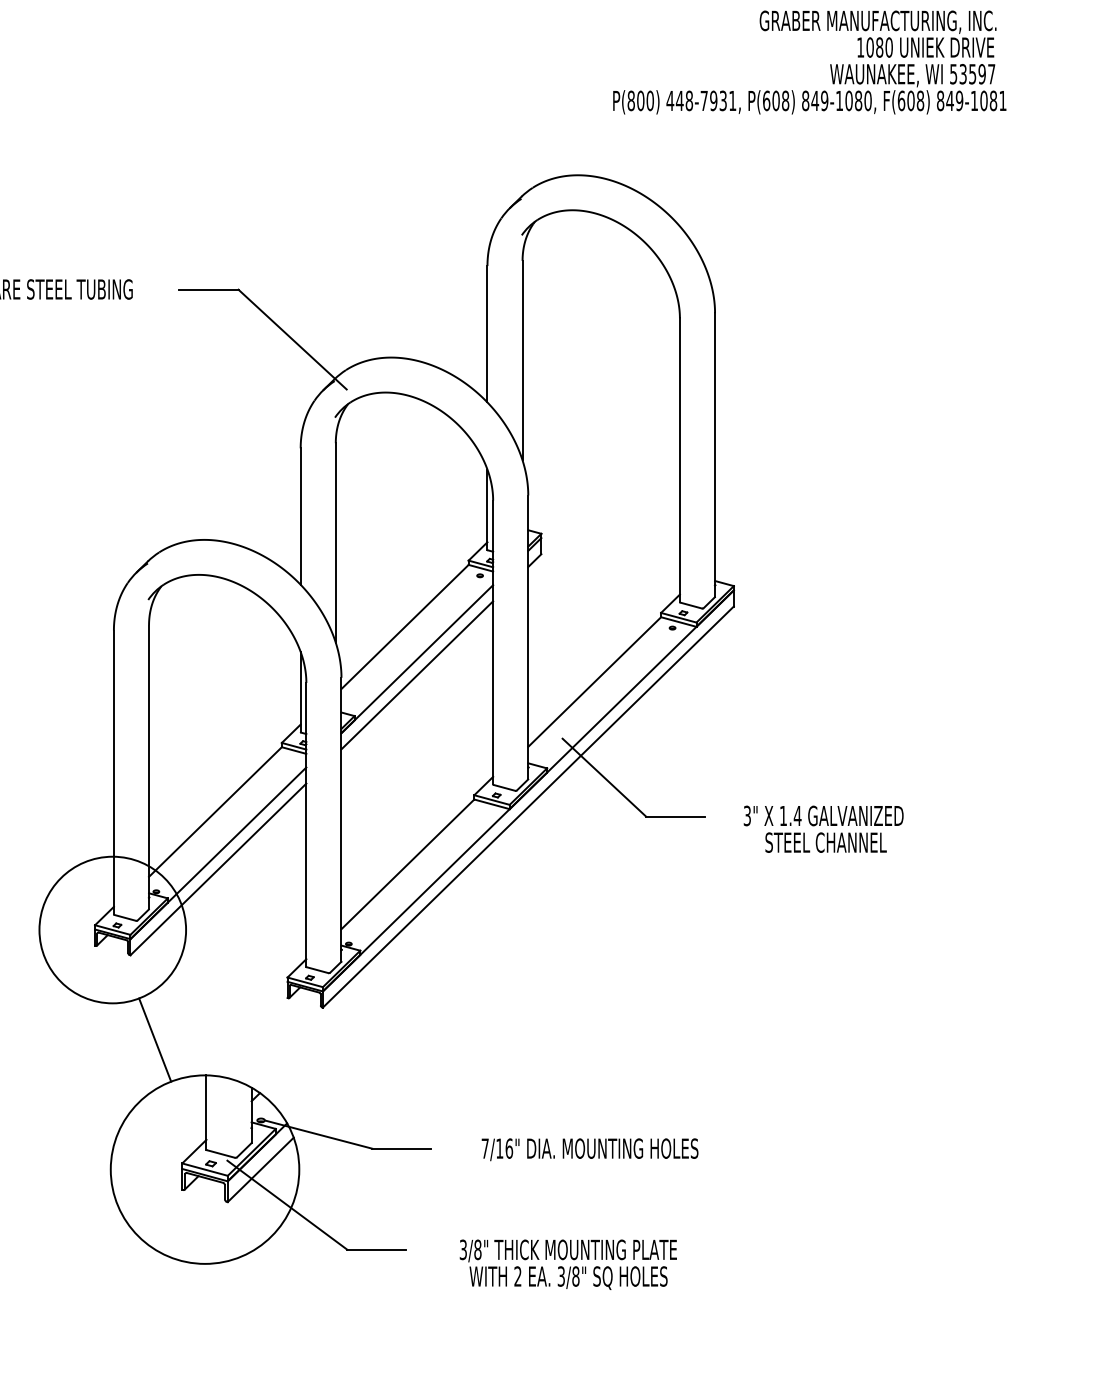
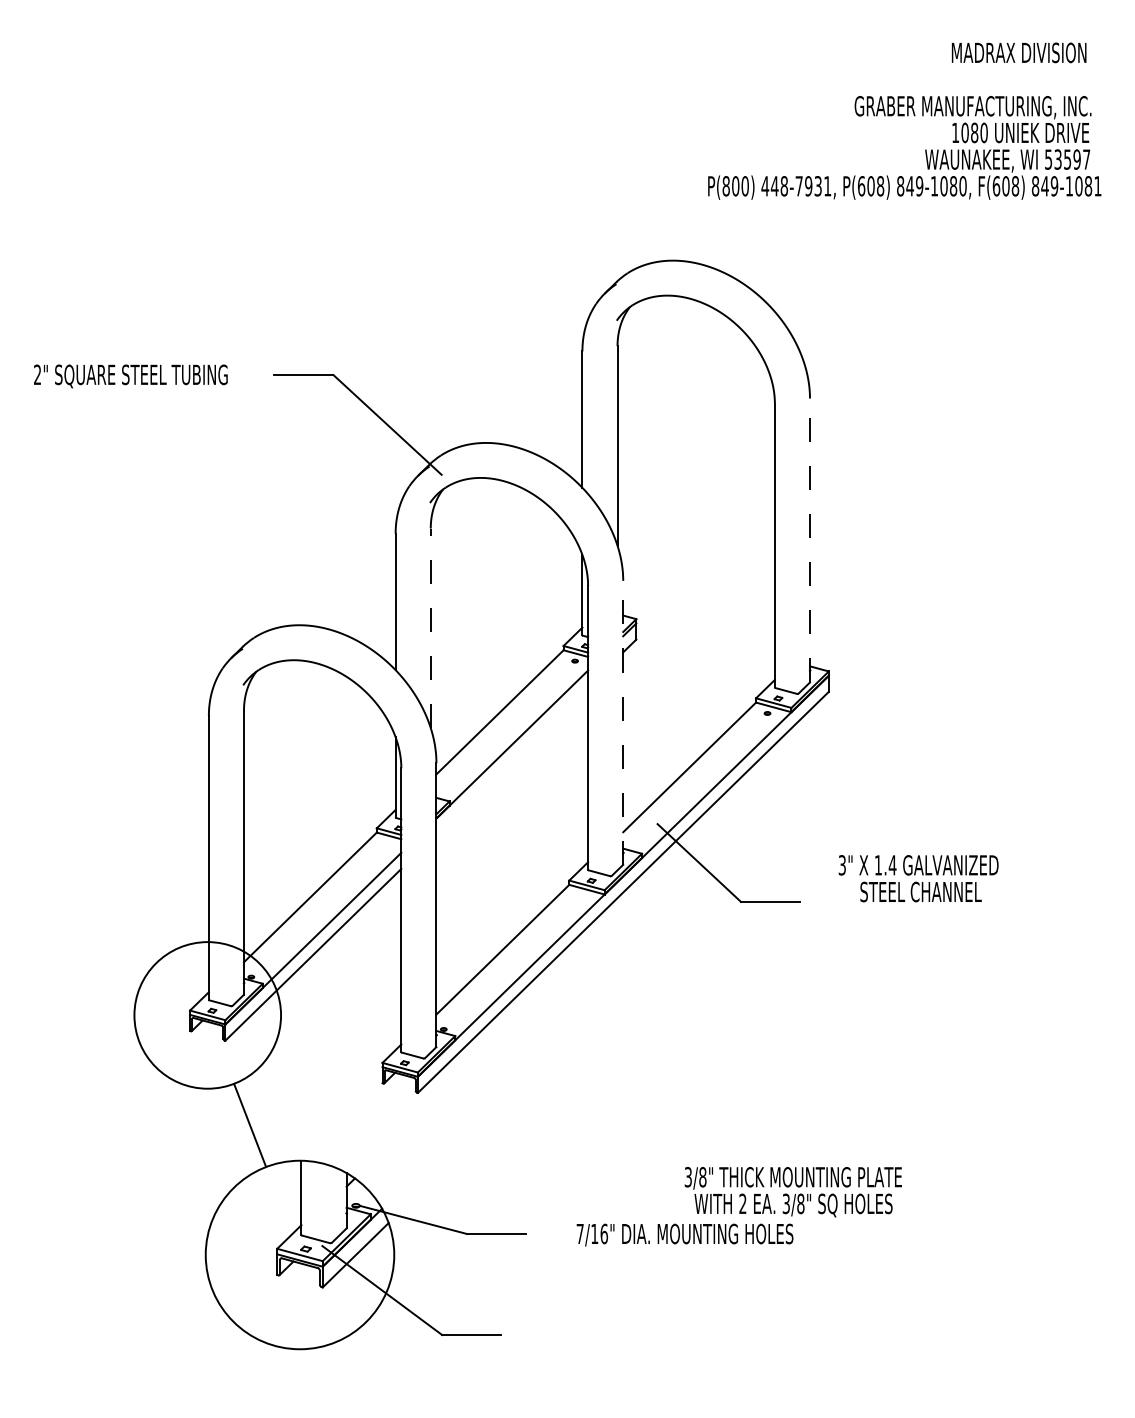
line: (715, 455) -> (810, 540), solid -> dashed
line: (335, 543) -> (430, 628), solid -> dashed
line: (528, 637) -> (623, 722), solid -> dashed
line: (417, 675) -> (512, 760), removed
text: (823, 829) -> (918, 878), moved
text: (567, 1265) -> (792, 1192), moved

